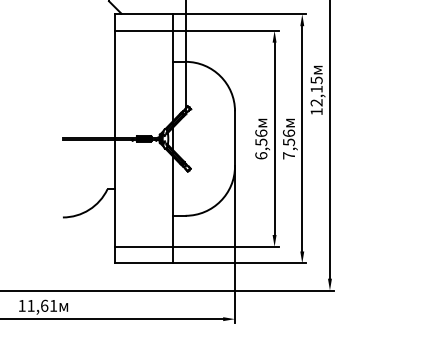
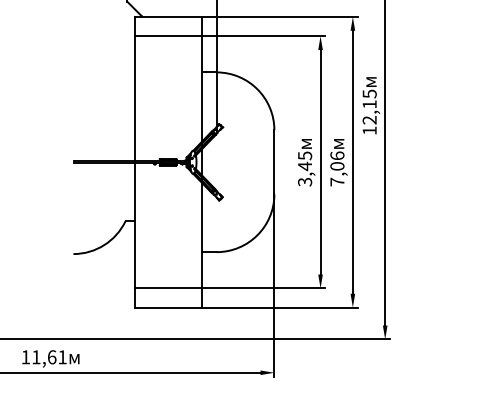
text: (288, 142) -> (336, 166), 7,56 -> 7,06
text: (261, 144) -> (305, 168), 6,56 -> 3,45

